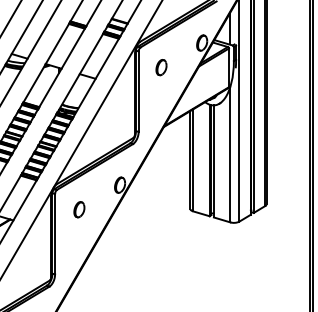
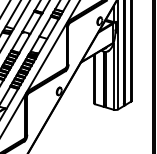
part: (161, 67) -> (79, 33), removed
part: (78, 209) -> (38, 103), removed

